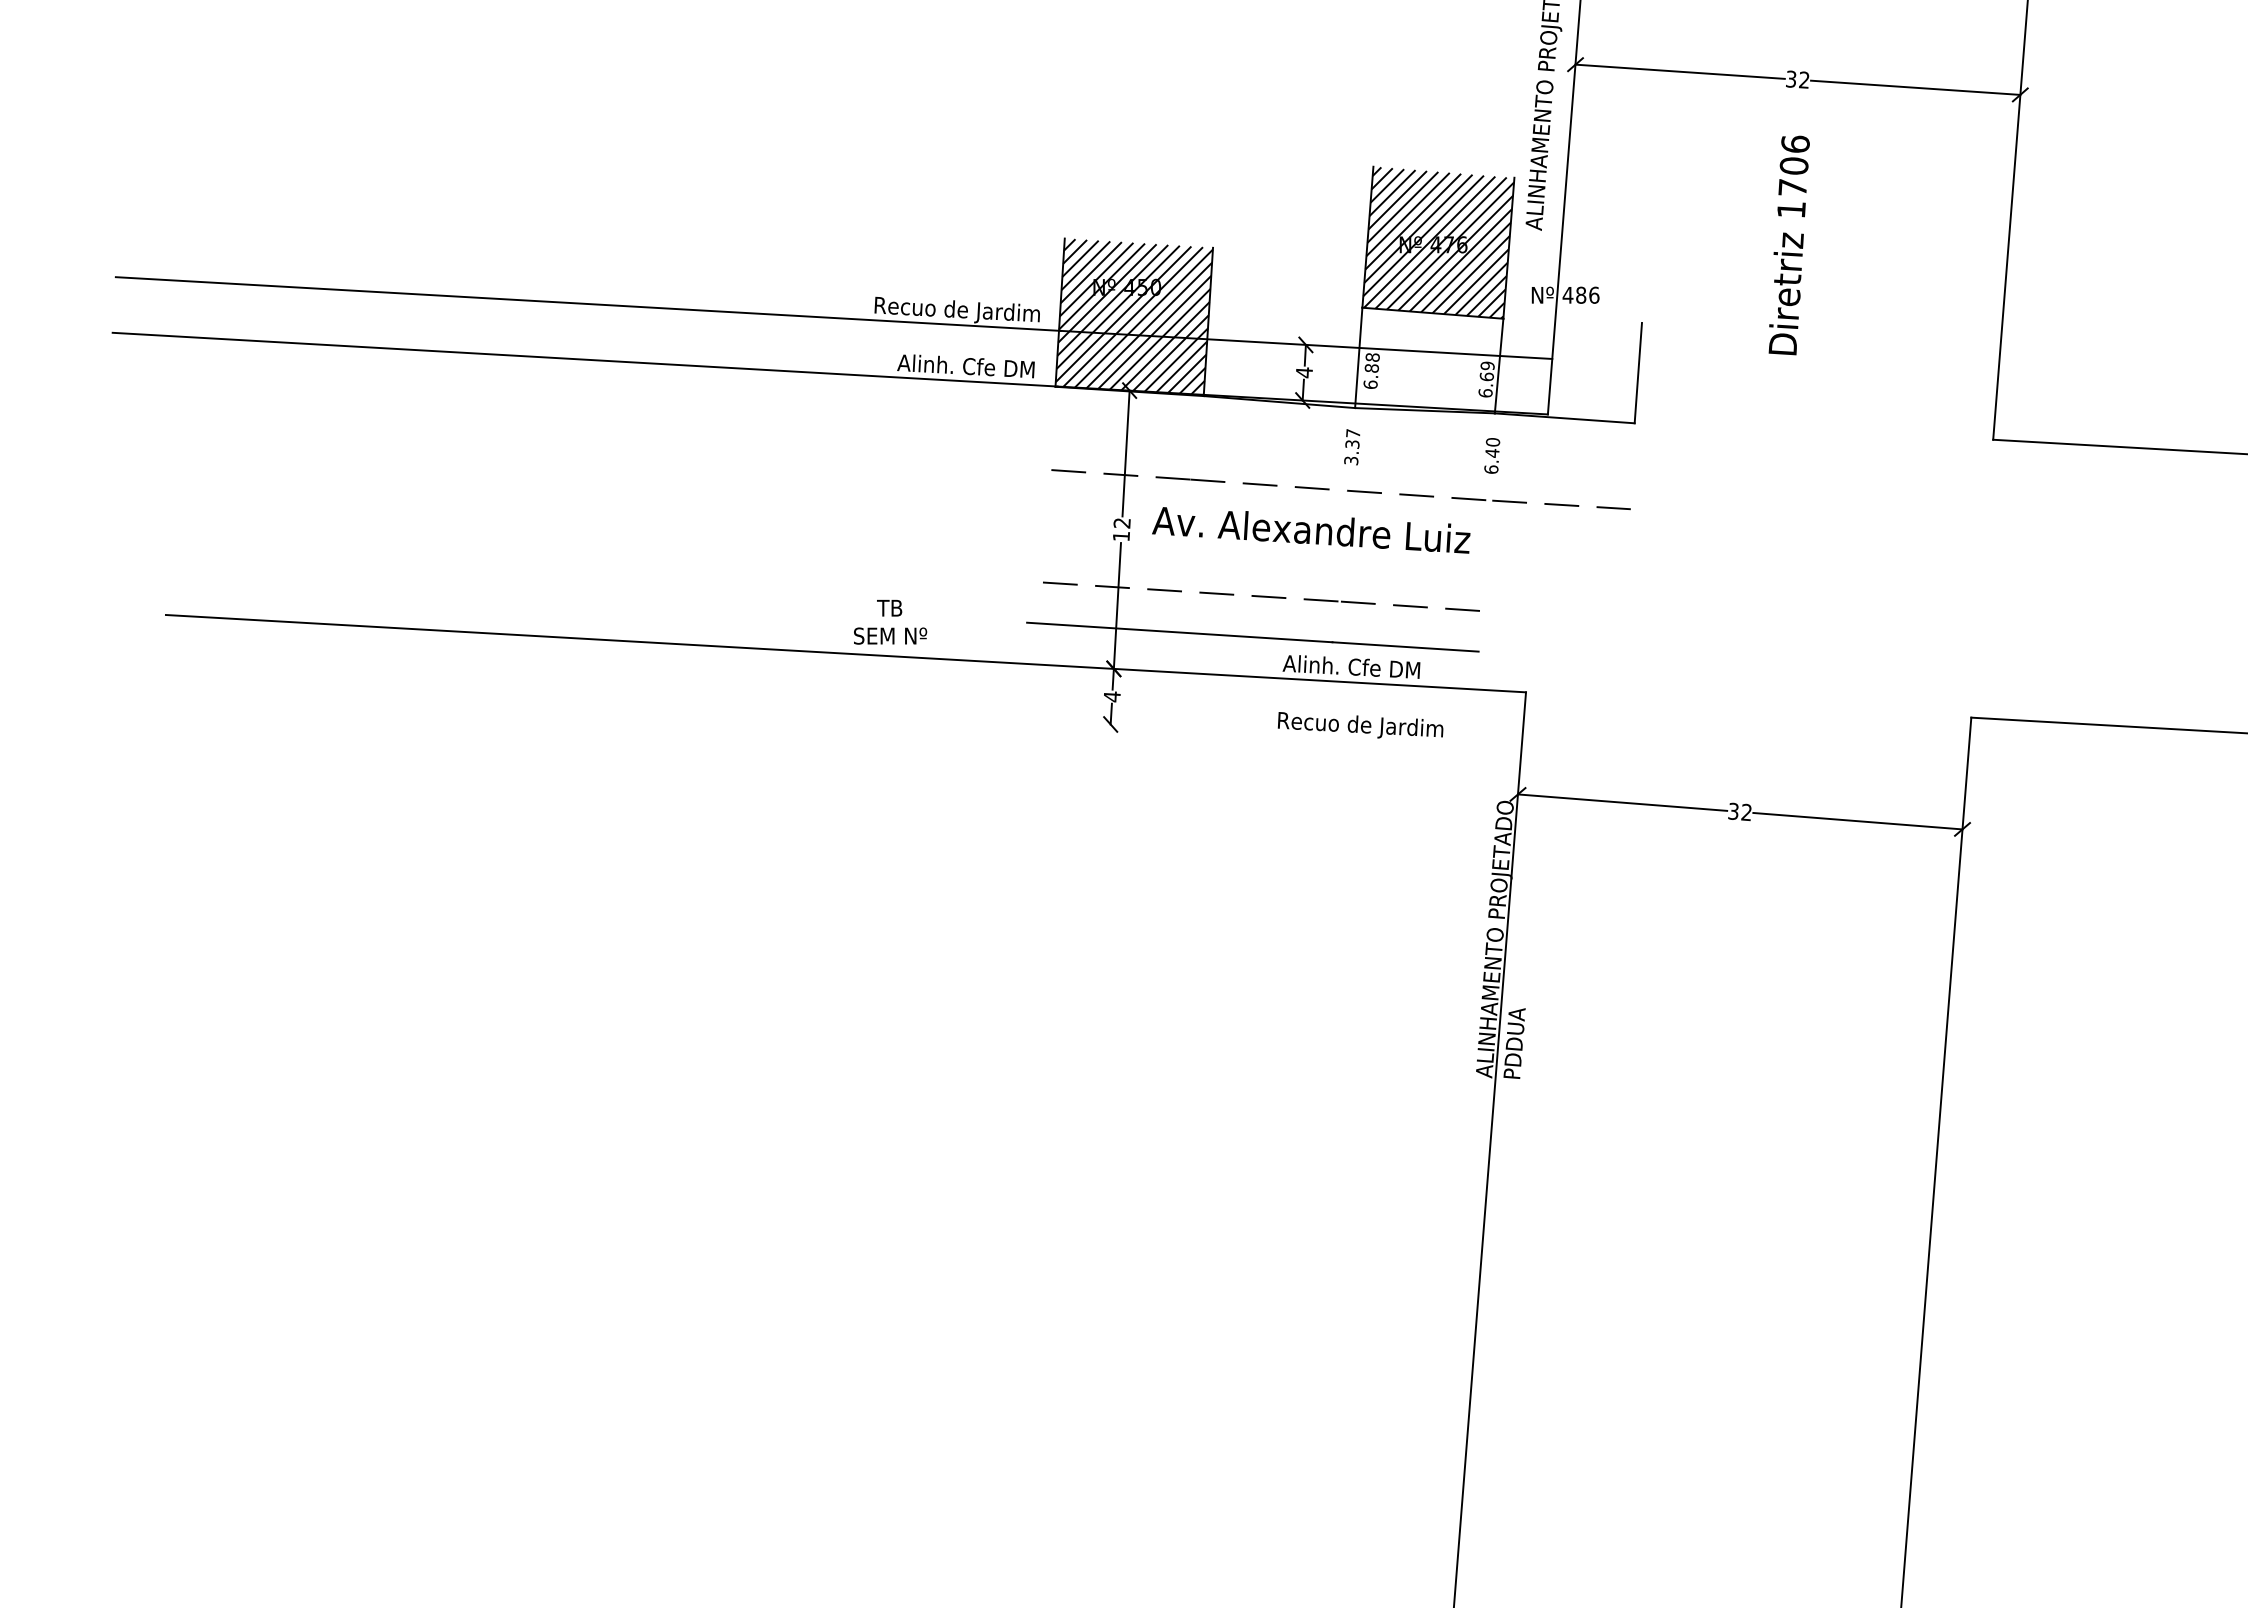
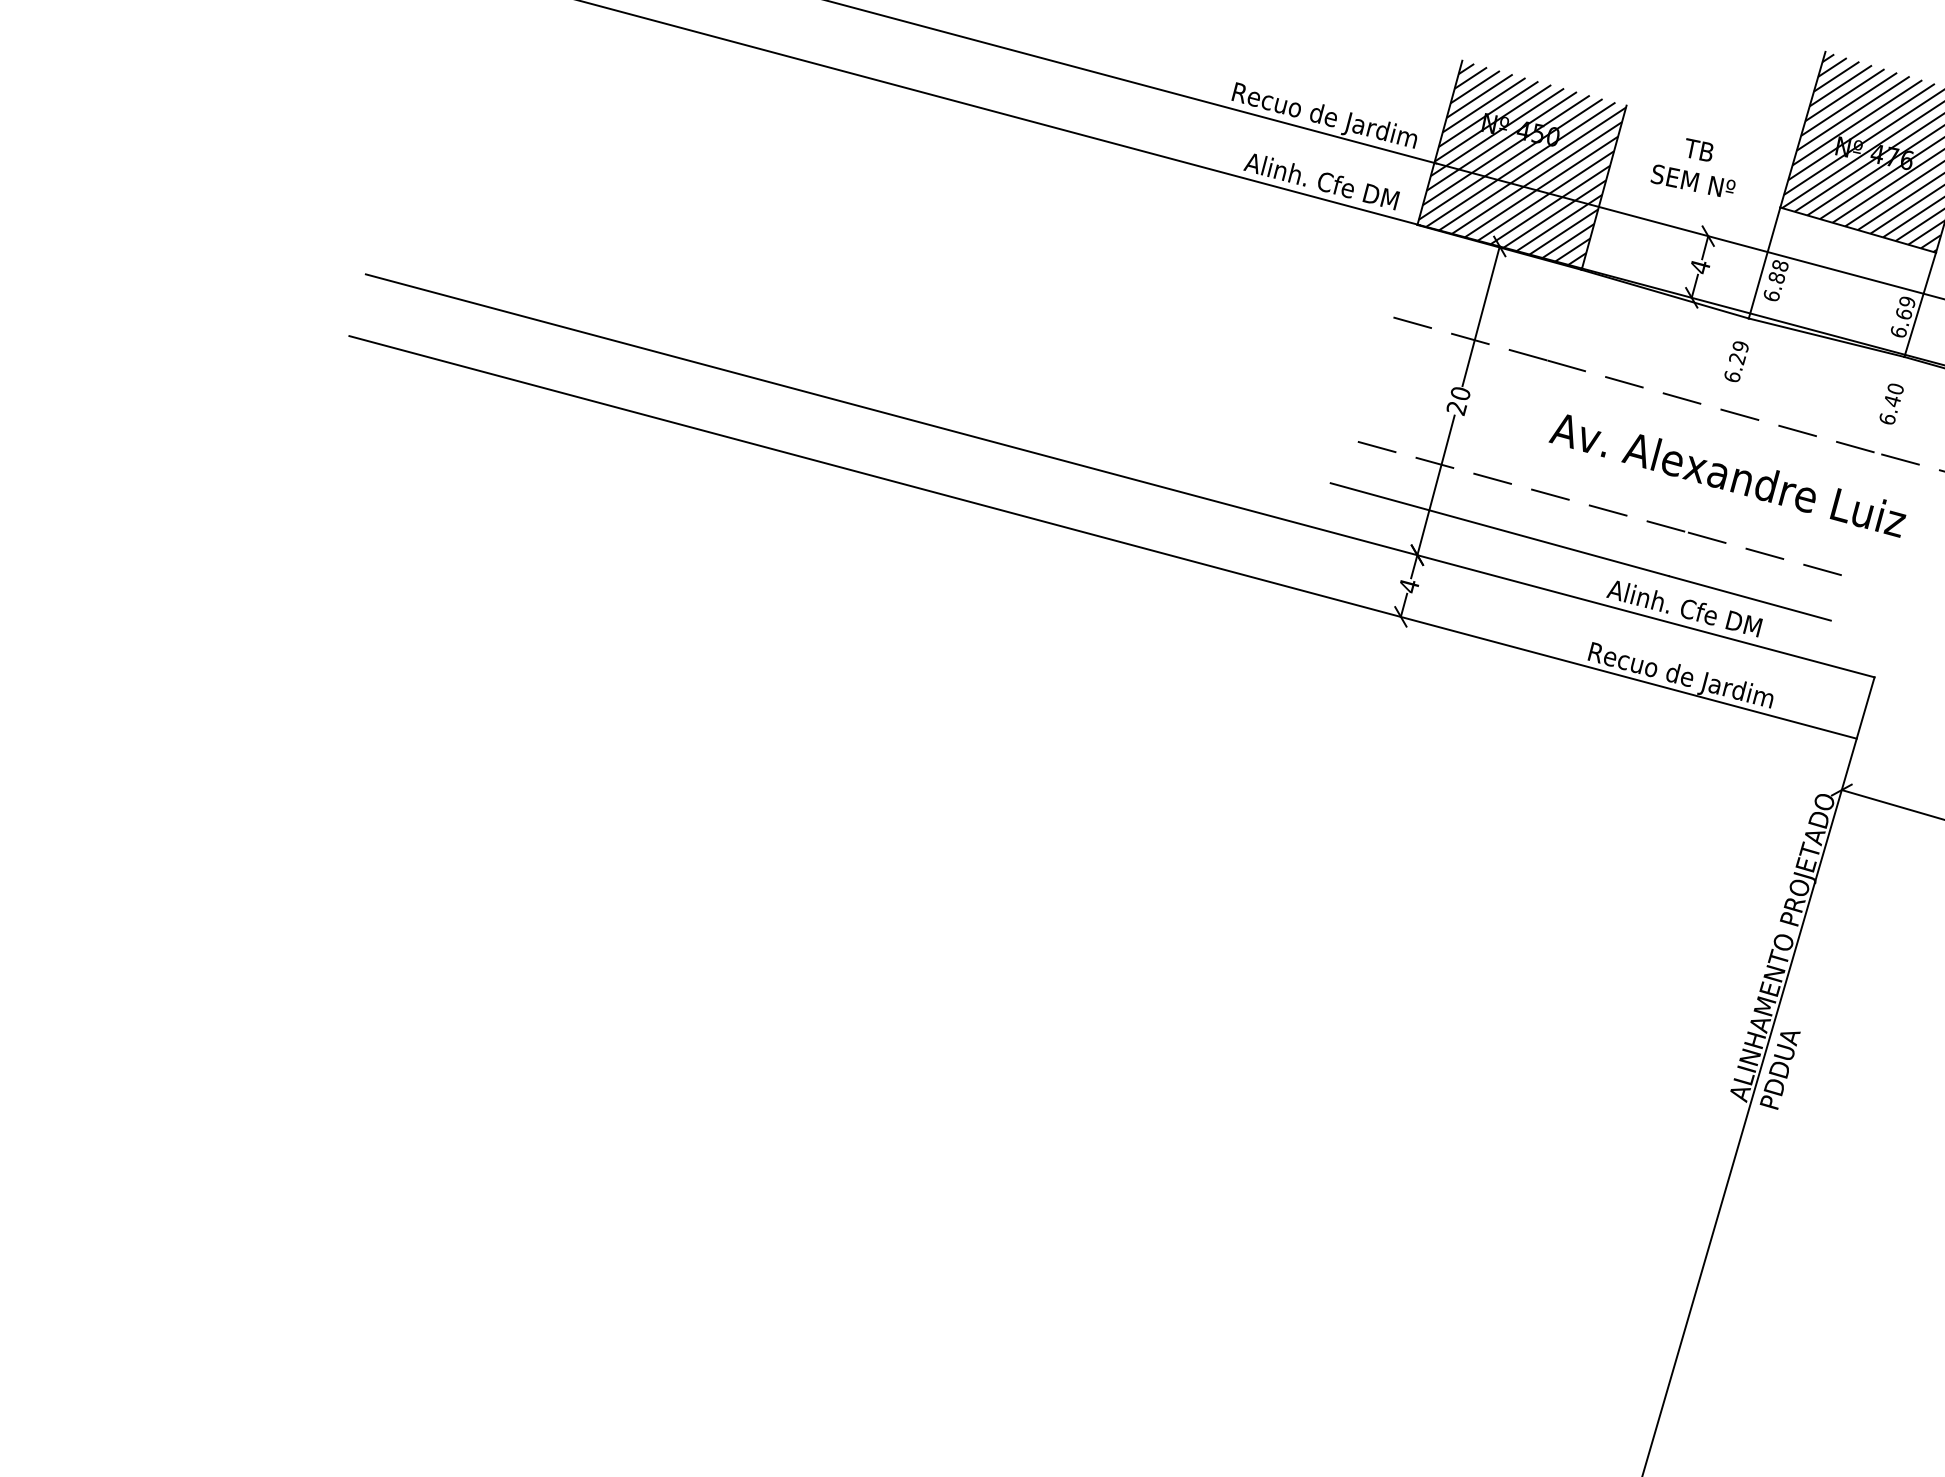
text: (1352, 447) -> (1736, 362), 3.37 -> 6.29
text: (1121, 529) -> (1458, 400), 12 -> 20
text: (1311, 530) -> (1728, 475), moved
text: (890, 622) -> (1696, 166), moved
line: (841, 708) -> (1102, 536), added

